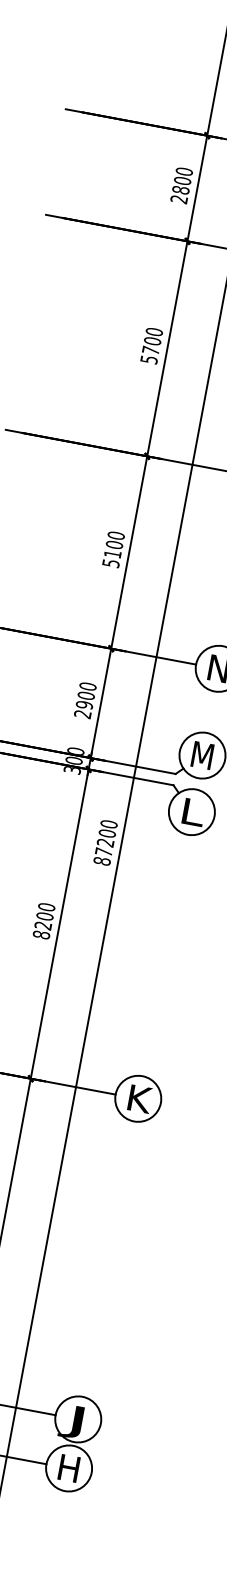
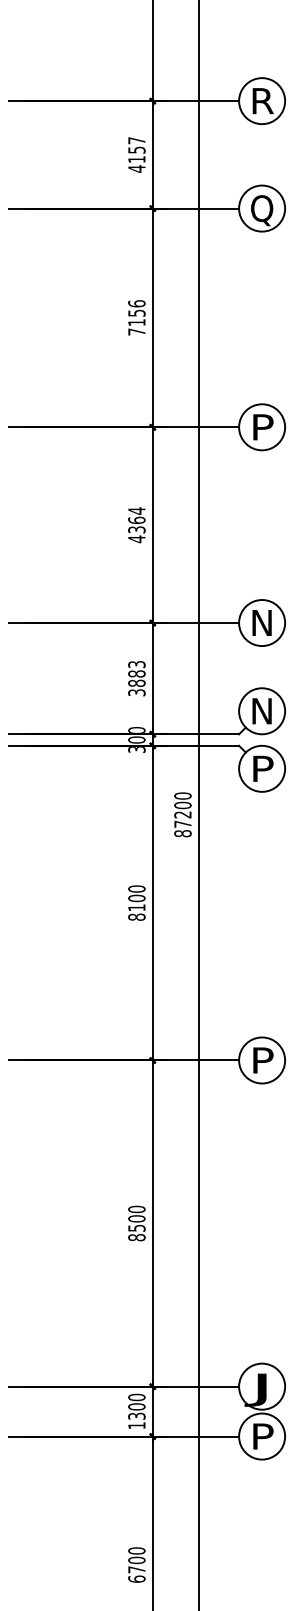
text: (181, 185) -> (136, 154), 2800 -> 4157
text: (151, 345) -> (136, 317), 5700 -> 7156
text: (113, 549) -> (136, 525), 5100 -> 4364
text: (85, 700) -> (136, 678), 2900 -> 3883
text: (202, 755) -> (262, 711), M -> N
text: (193, 812) -> (263, 768), L -> P
text: (42, 925) -> (136, 907), 8200 -> 8100
text: (140, 1099) -> (264, 1060), K -> P
text: (70, 1468) -> (263, 1436), H -> P

